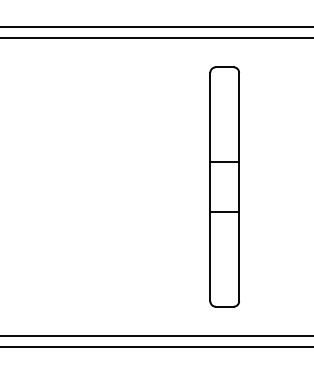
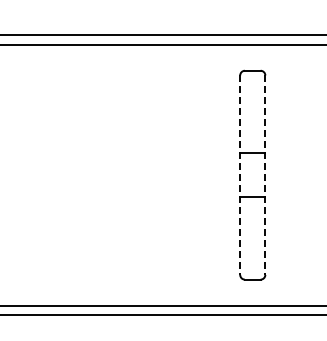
line: (210, 187) -> (240, 175), solid -> dashed
line: (239, 187) -> (265, 175), solid -> dashed

